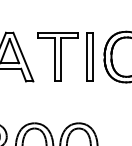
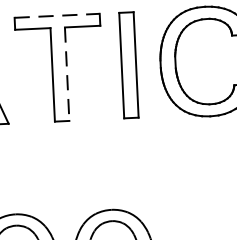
line: (58, 32) -> (58, 15), solid -> dashed
line: (61, 59) -> (67, 73), solid -> dashed

